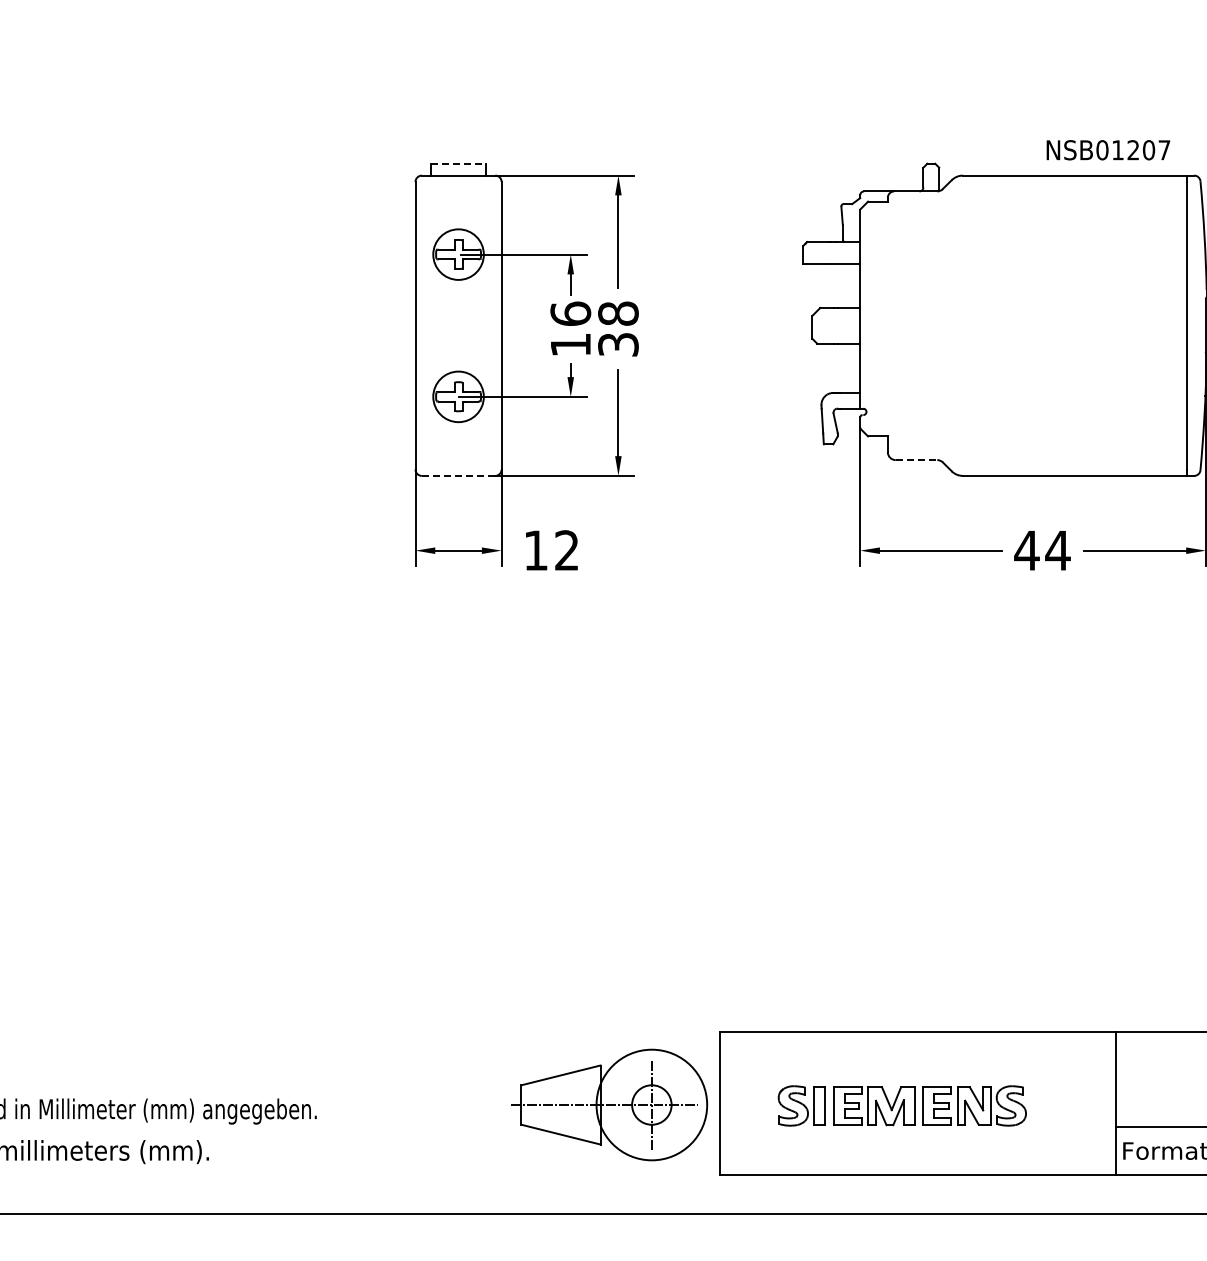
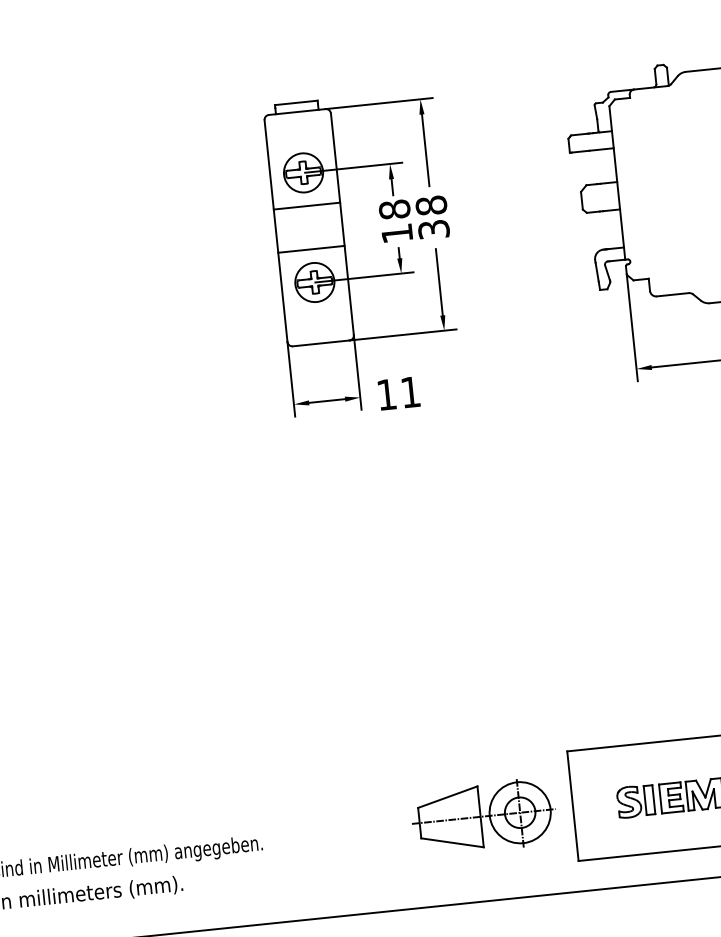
line: (458, 163) -> (296, 102), dashed -> solid
line: (458, 297) -> (306, 205), added
text: (570, 313) -> (394, 209), 16 -> 18
line: (458, 353) -> (311, 249), added
line: (916, 460) -> (672, 295), dashed -> solid
line: (458, 475) -> (321, 343), dashed -> solid
text: (566, 550) -> (410, 392), 12 -> 11
circle: (651, 1104) -> (519, 812), size x0.71

